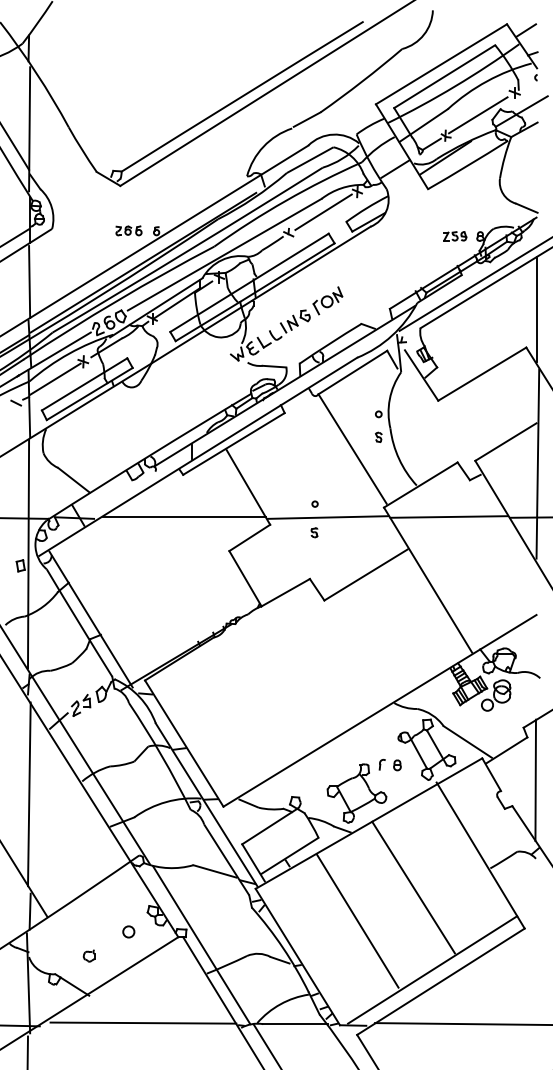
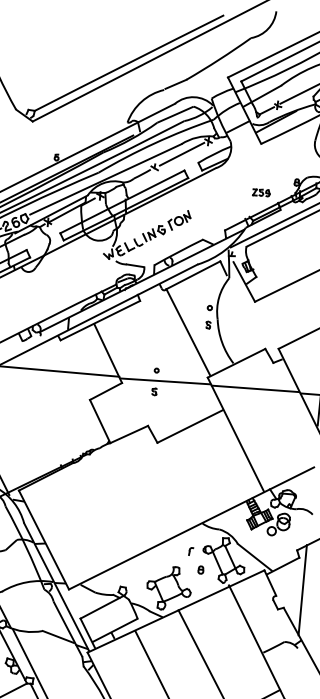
part: (128, 230) -> (35, 155), removed
part: (455, 236) -> (261, 192), moved
part: (381, 764) -> (190, 551), moved

